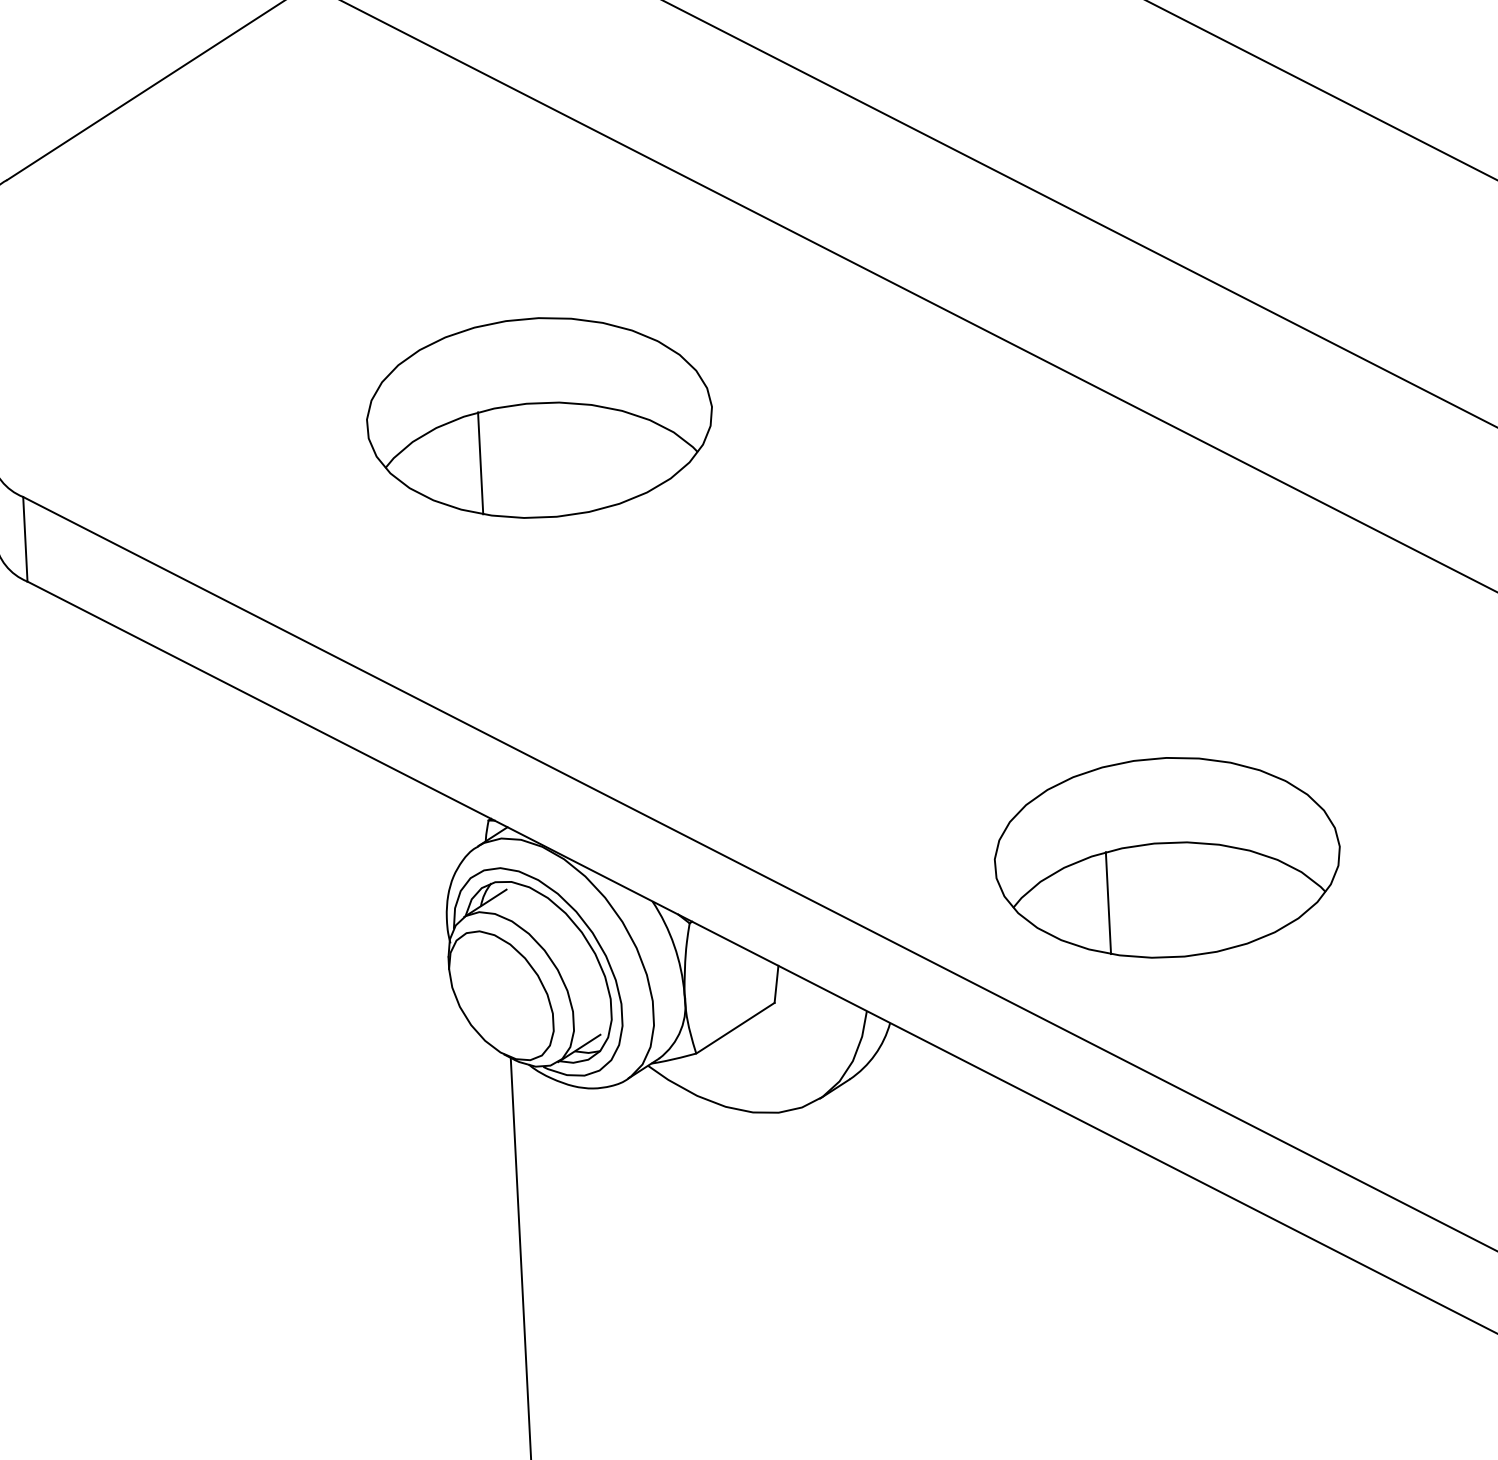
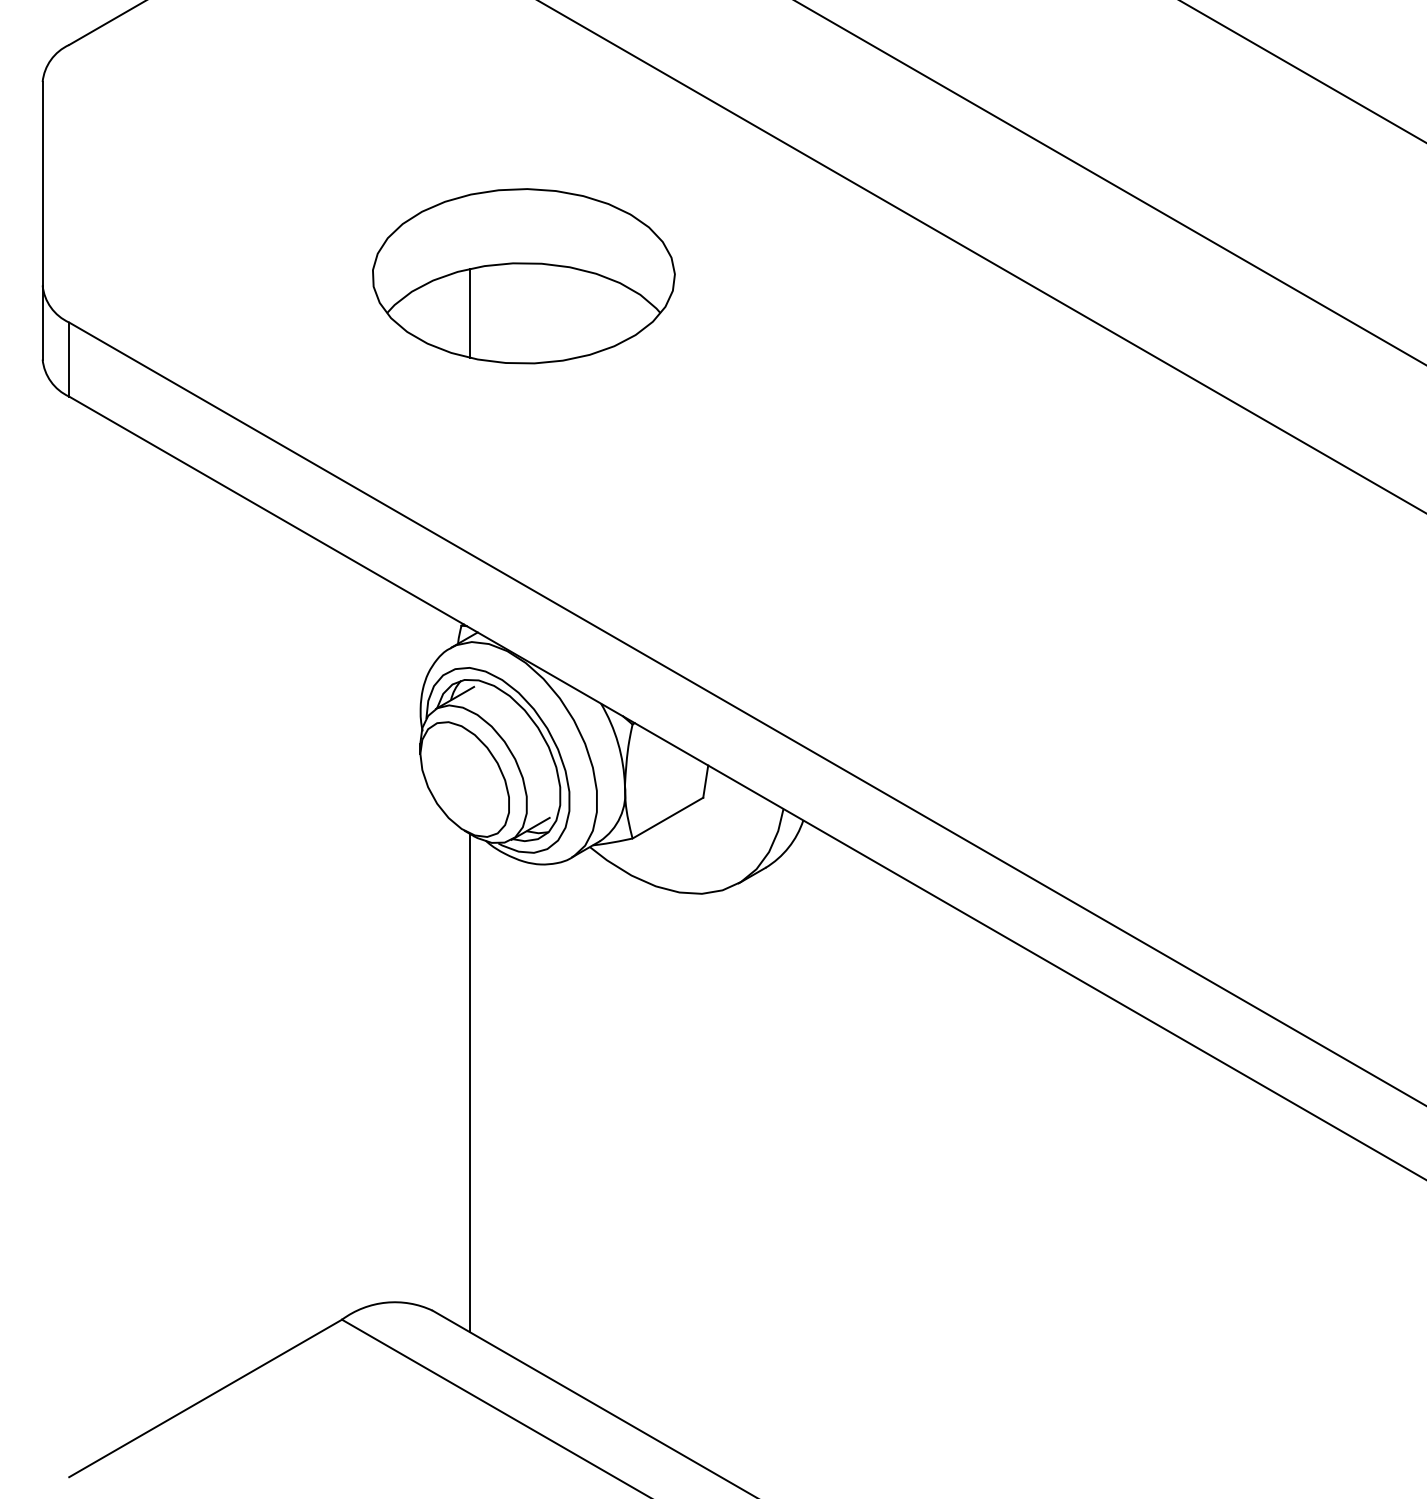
part: (1167, 857) -> (1052, 688), removed

